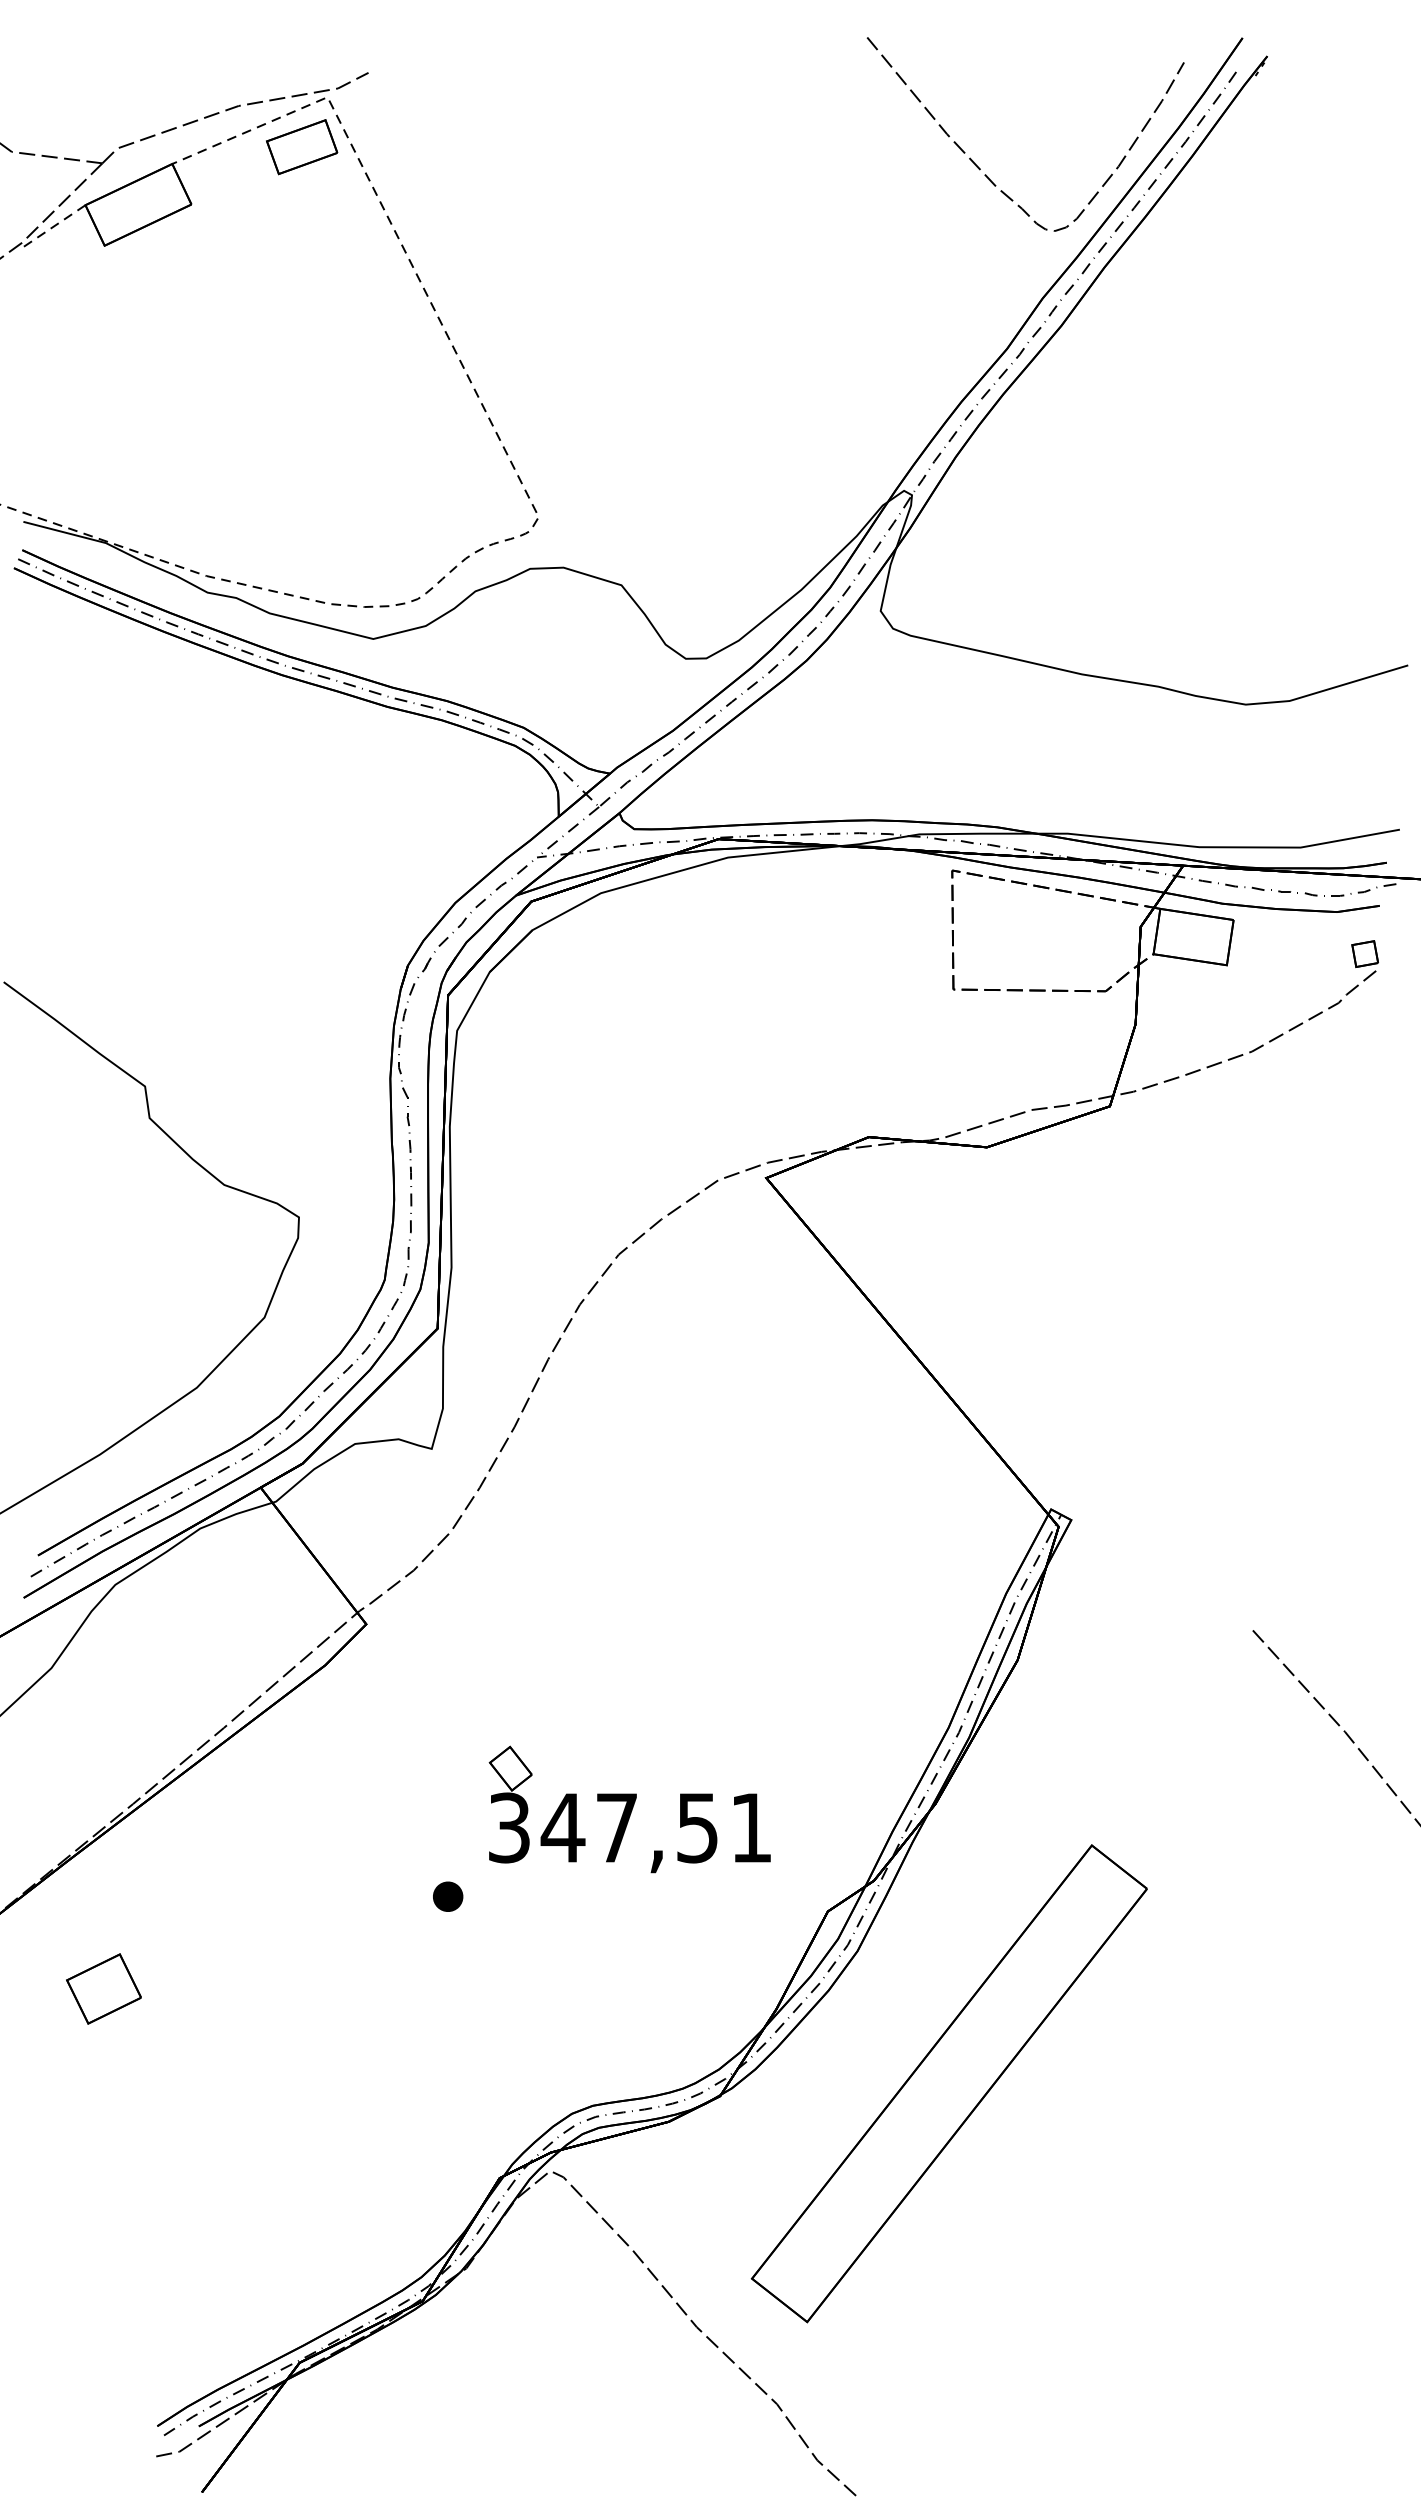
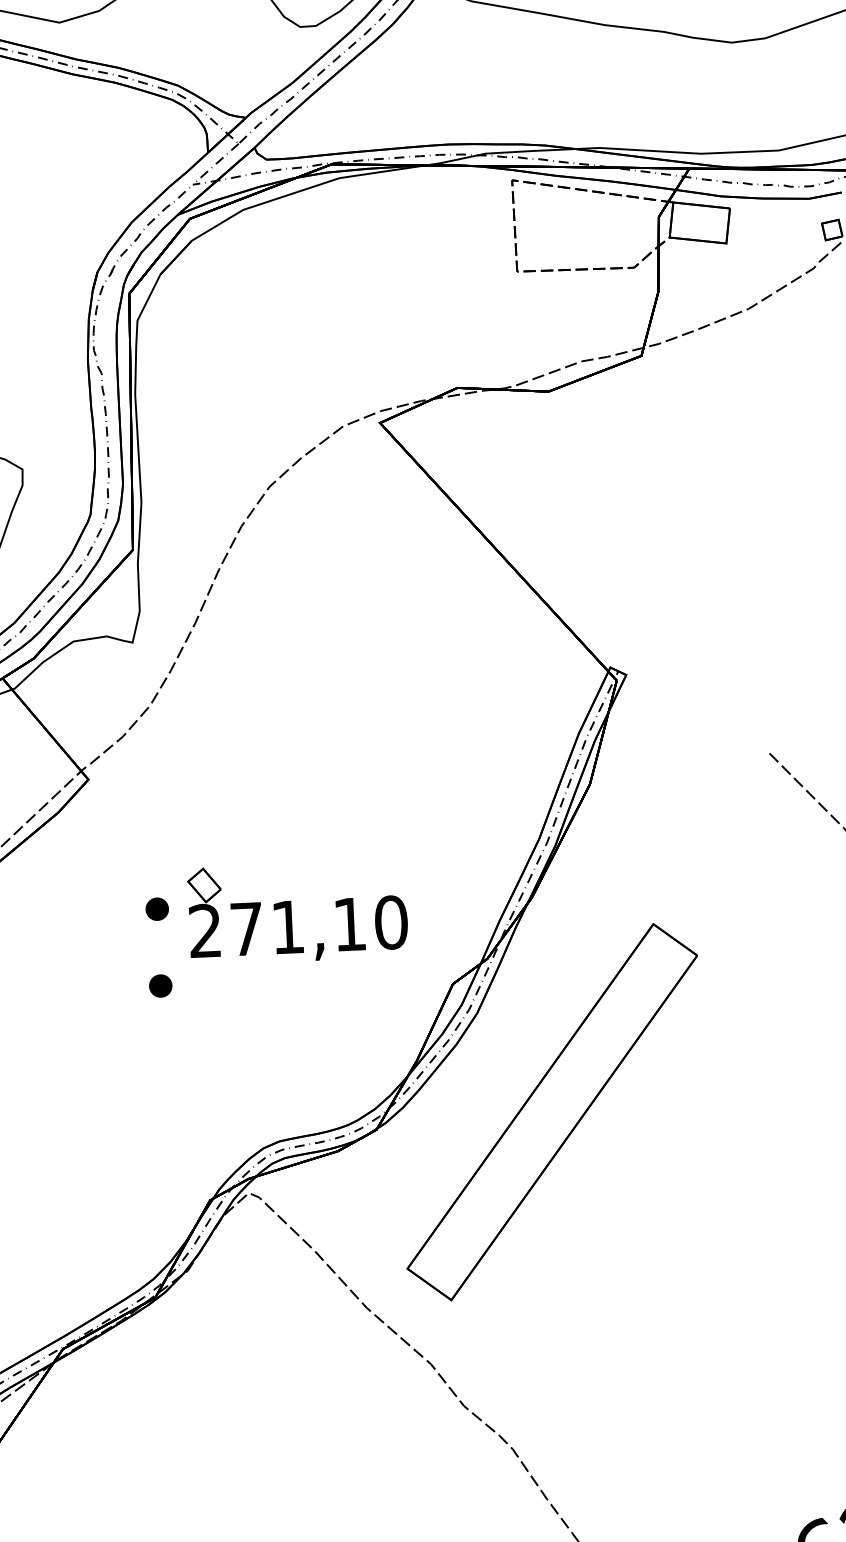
part: (448, 1796) -> (157, 909), added
text: (630, 1827) -> (298, 926), 347,51 -> 271,10

